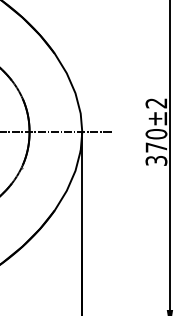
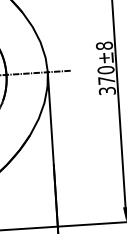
text: (156, 103) -> (104, 46), 370±2 -> 370±8

